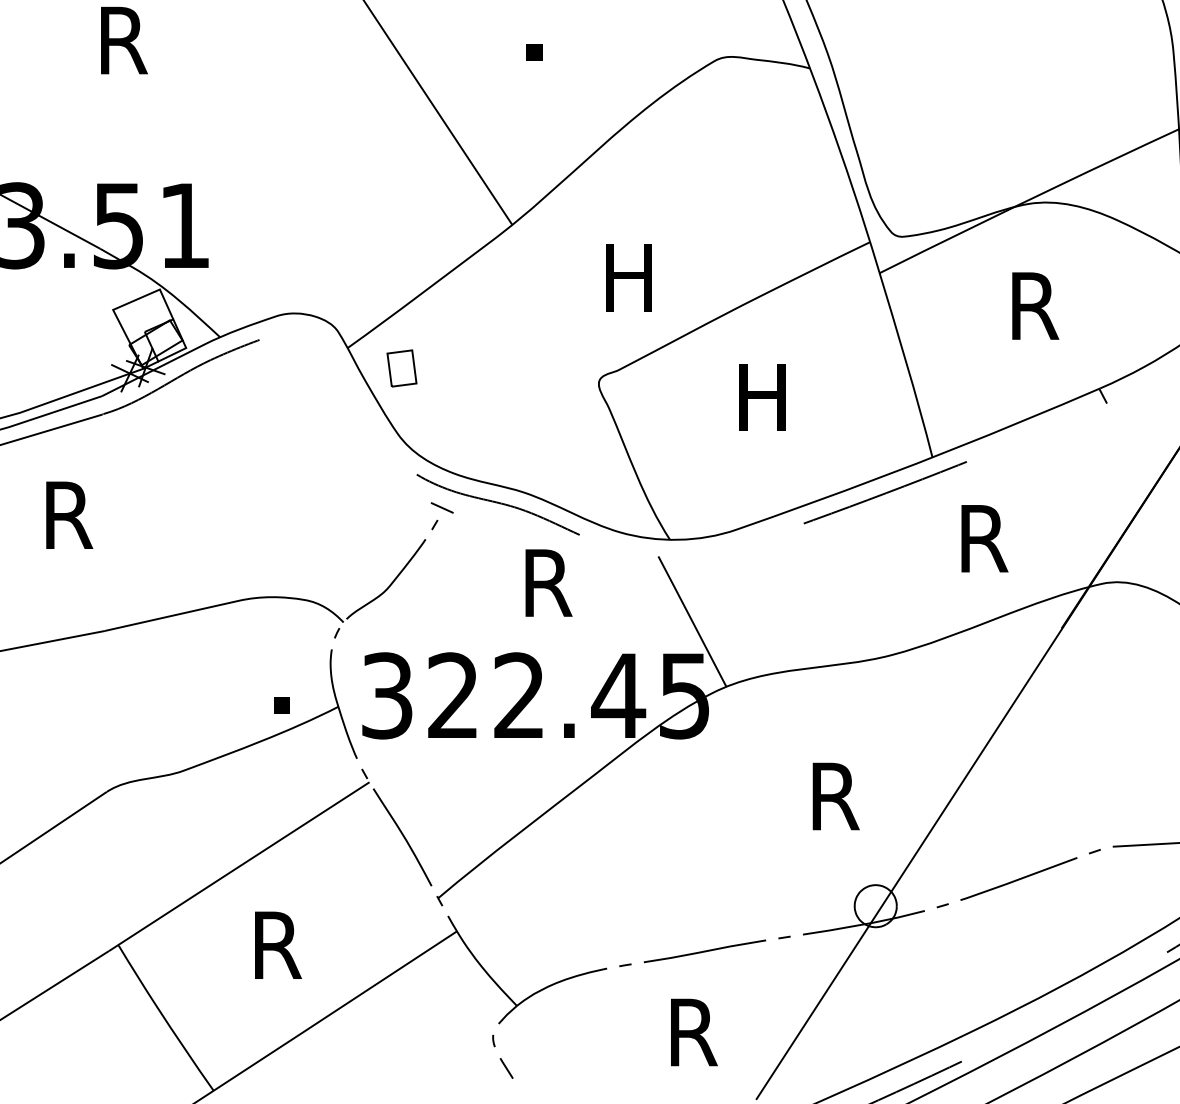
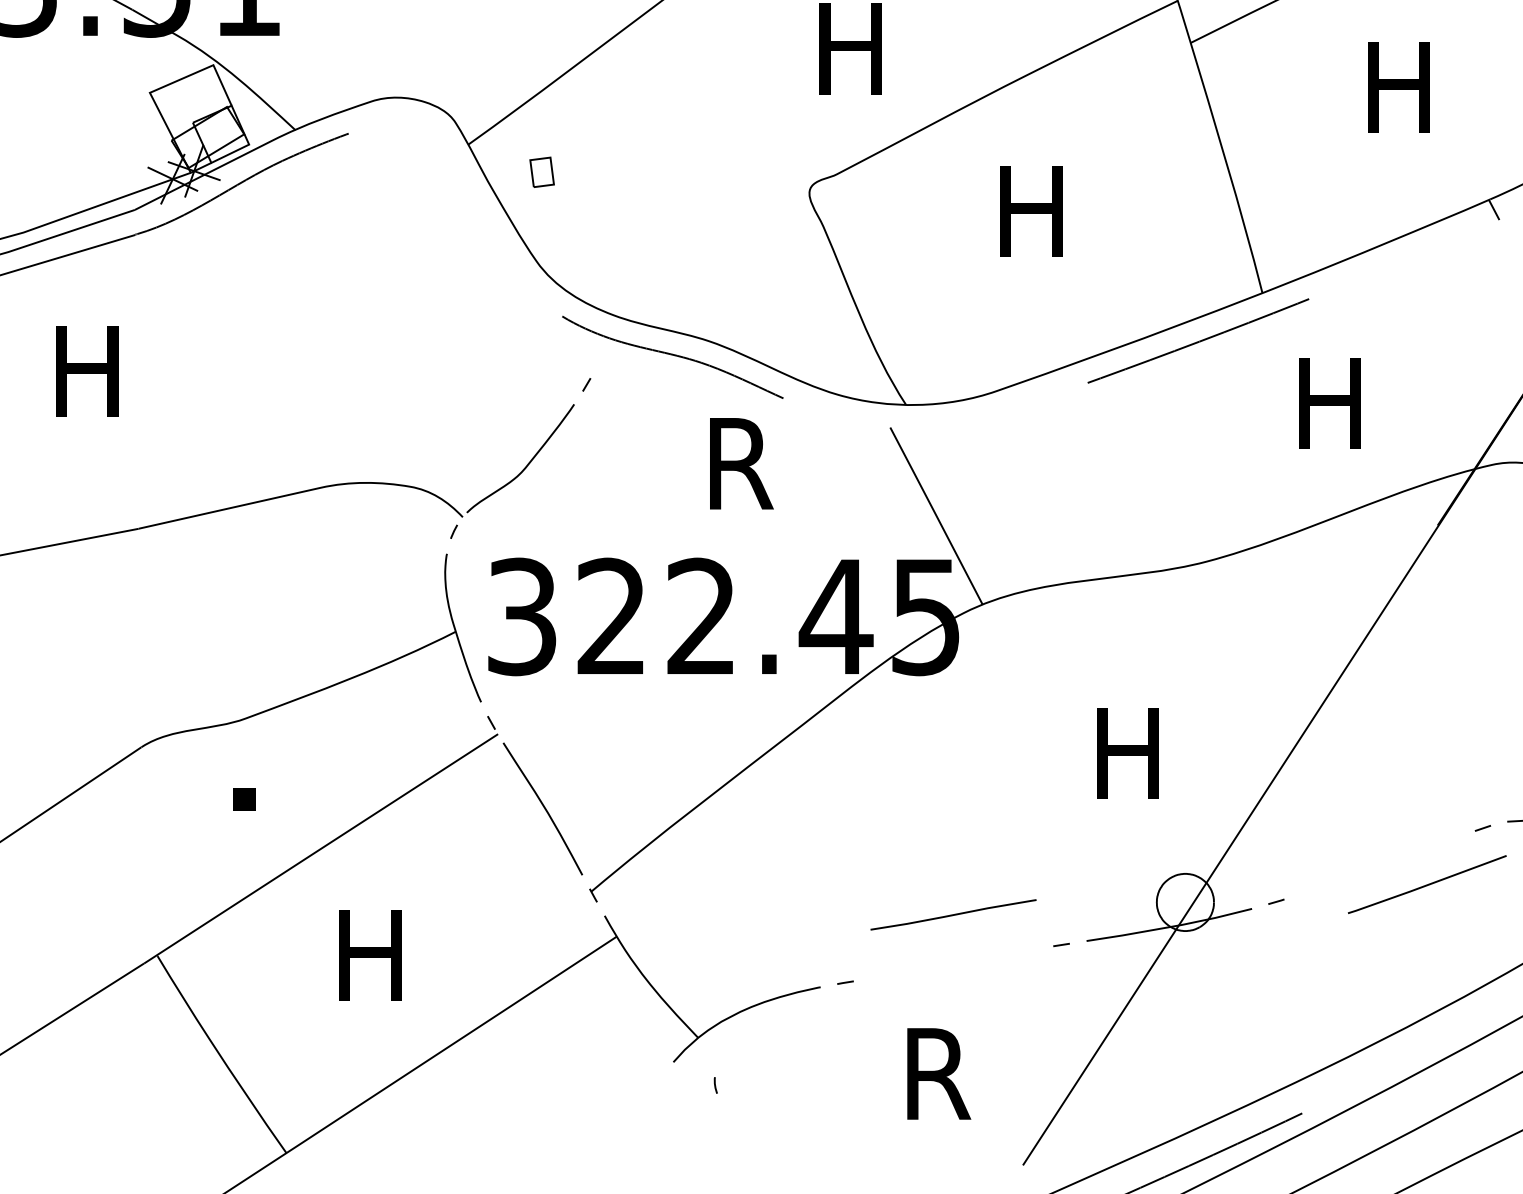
text: (1034, 305) -> (1400, 86), R -> H
part: (401, 368) -> (541, 172), size x0.6
line: (441, 507) -> (595, 361), removed
text: (68, 514) -> (89, 370), R -> H
text: (983, 538) -> (1331, 403), R -> H
part: (281, 705) -> (244, 799), moved
text: (834, 796) -> (1129, 753), R -> H
line: (1018, 878) -> (1426, 883), moved
text: (277, 944) -> (373, 954), R -> H
line: (704, 951) -> (952, 915), moved
curve: (493, 1040) -> (715, 1084), moved
line: (506, 1068) -> (684, 1122), removed

